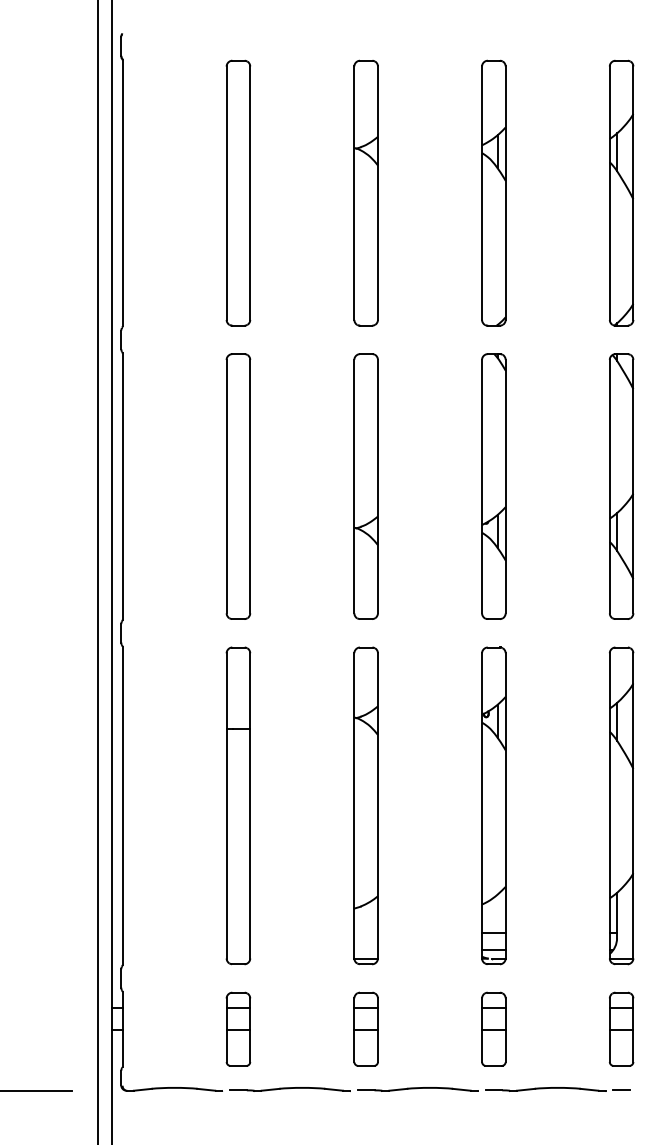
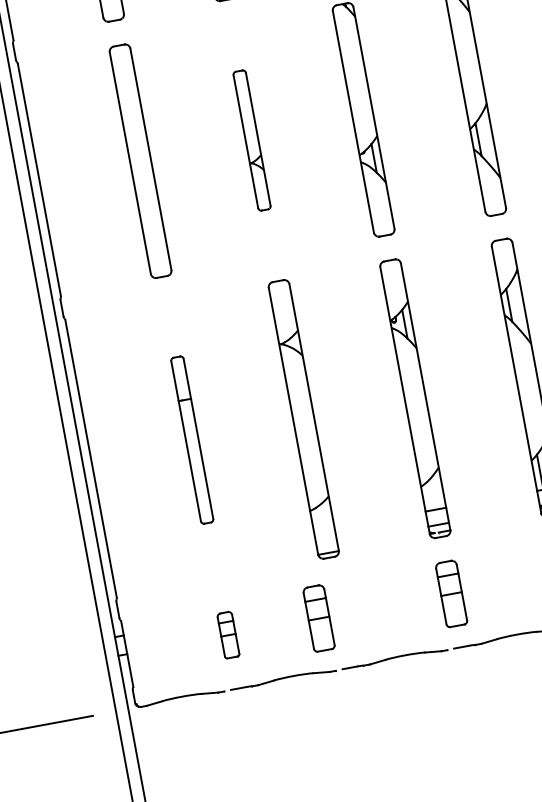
part: (365, 486) -> (251, 140), size x0.6
part: (238, 805) -> (192, 439), size x0.6
part: (238, 1028) -> (228, 634), size x0.7
part: (365, 1028) -> (318, 617), moved

